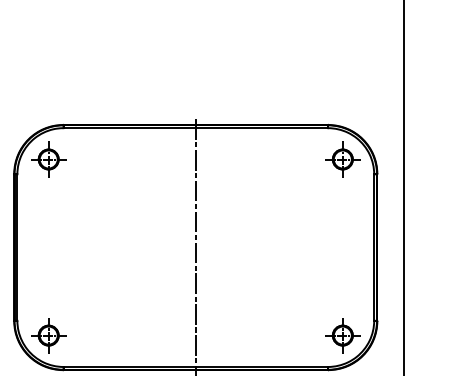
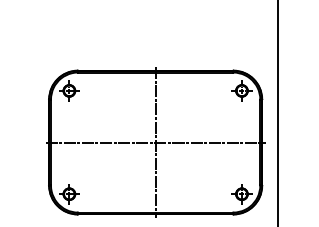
line: (195, 247) -> (155, 142), added

